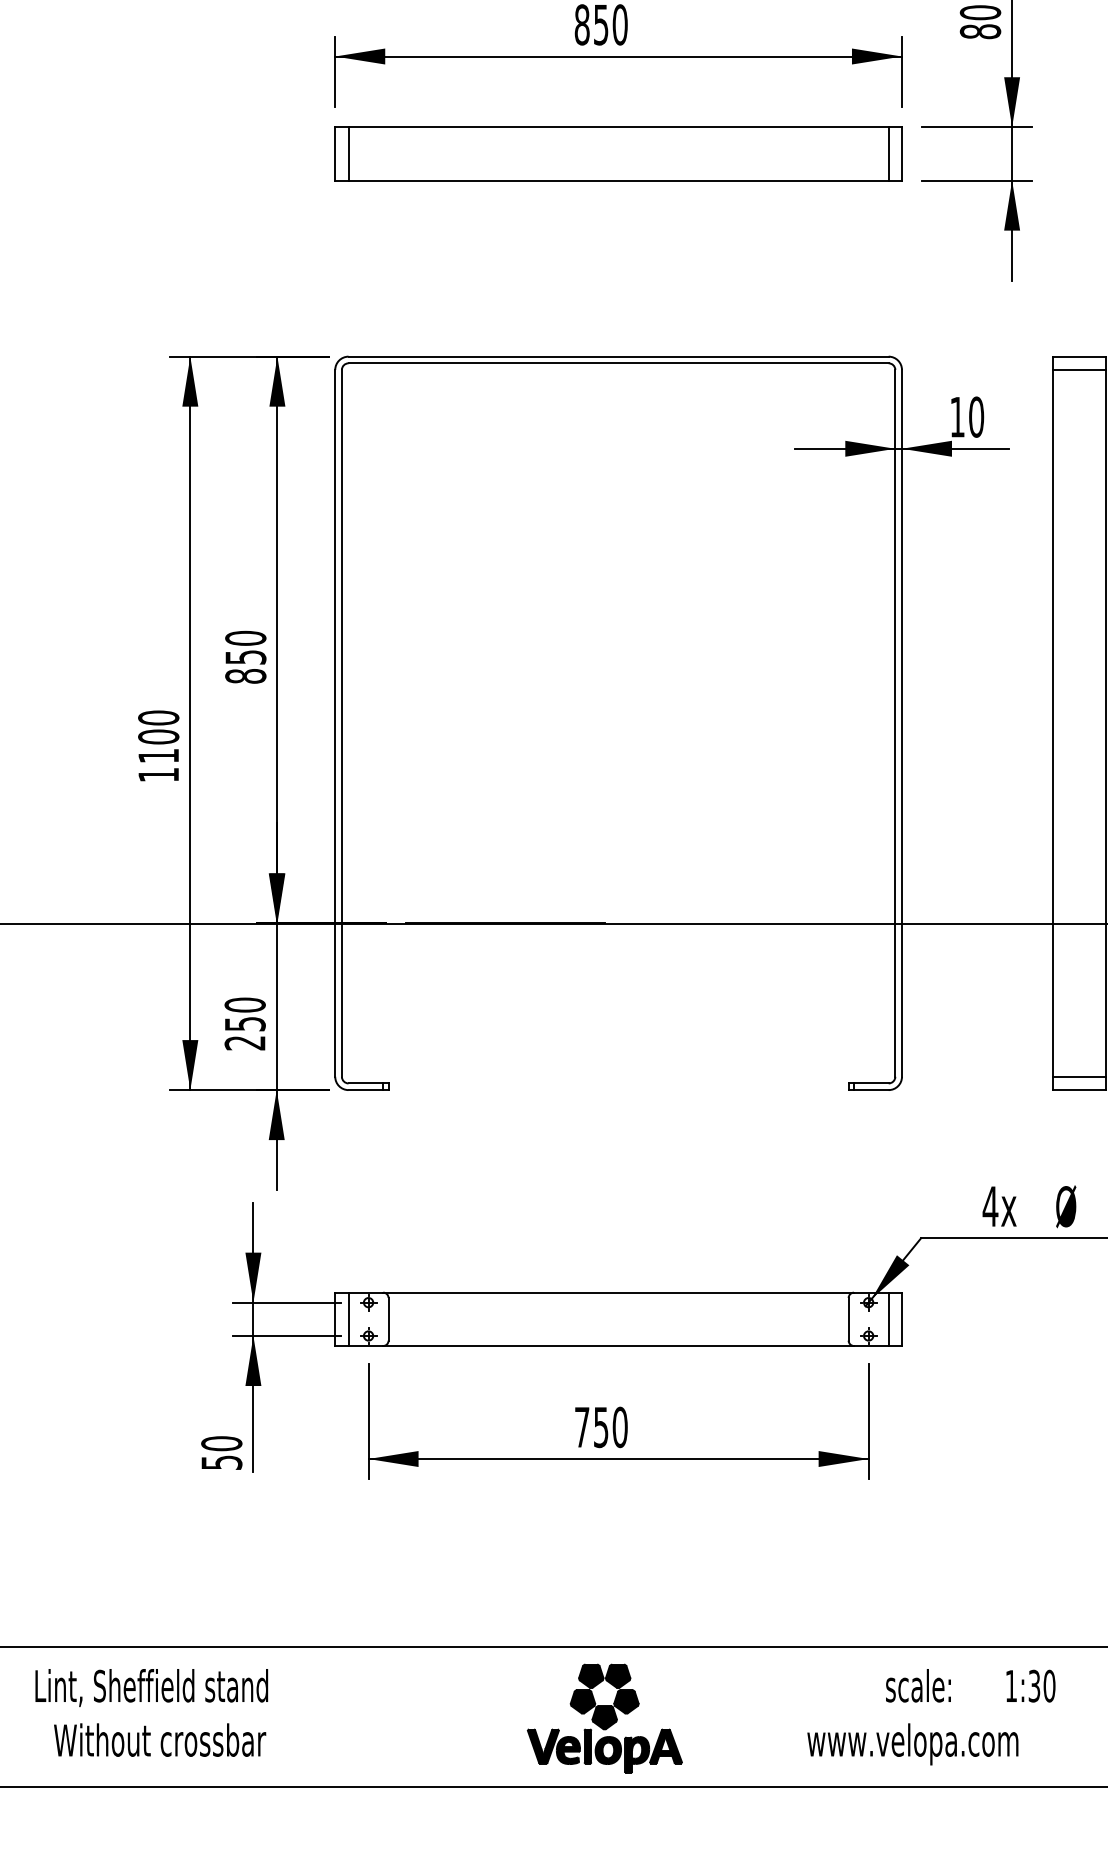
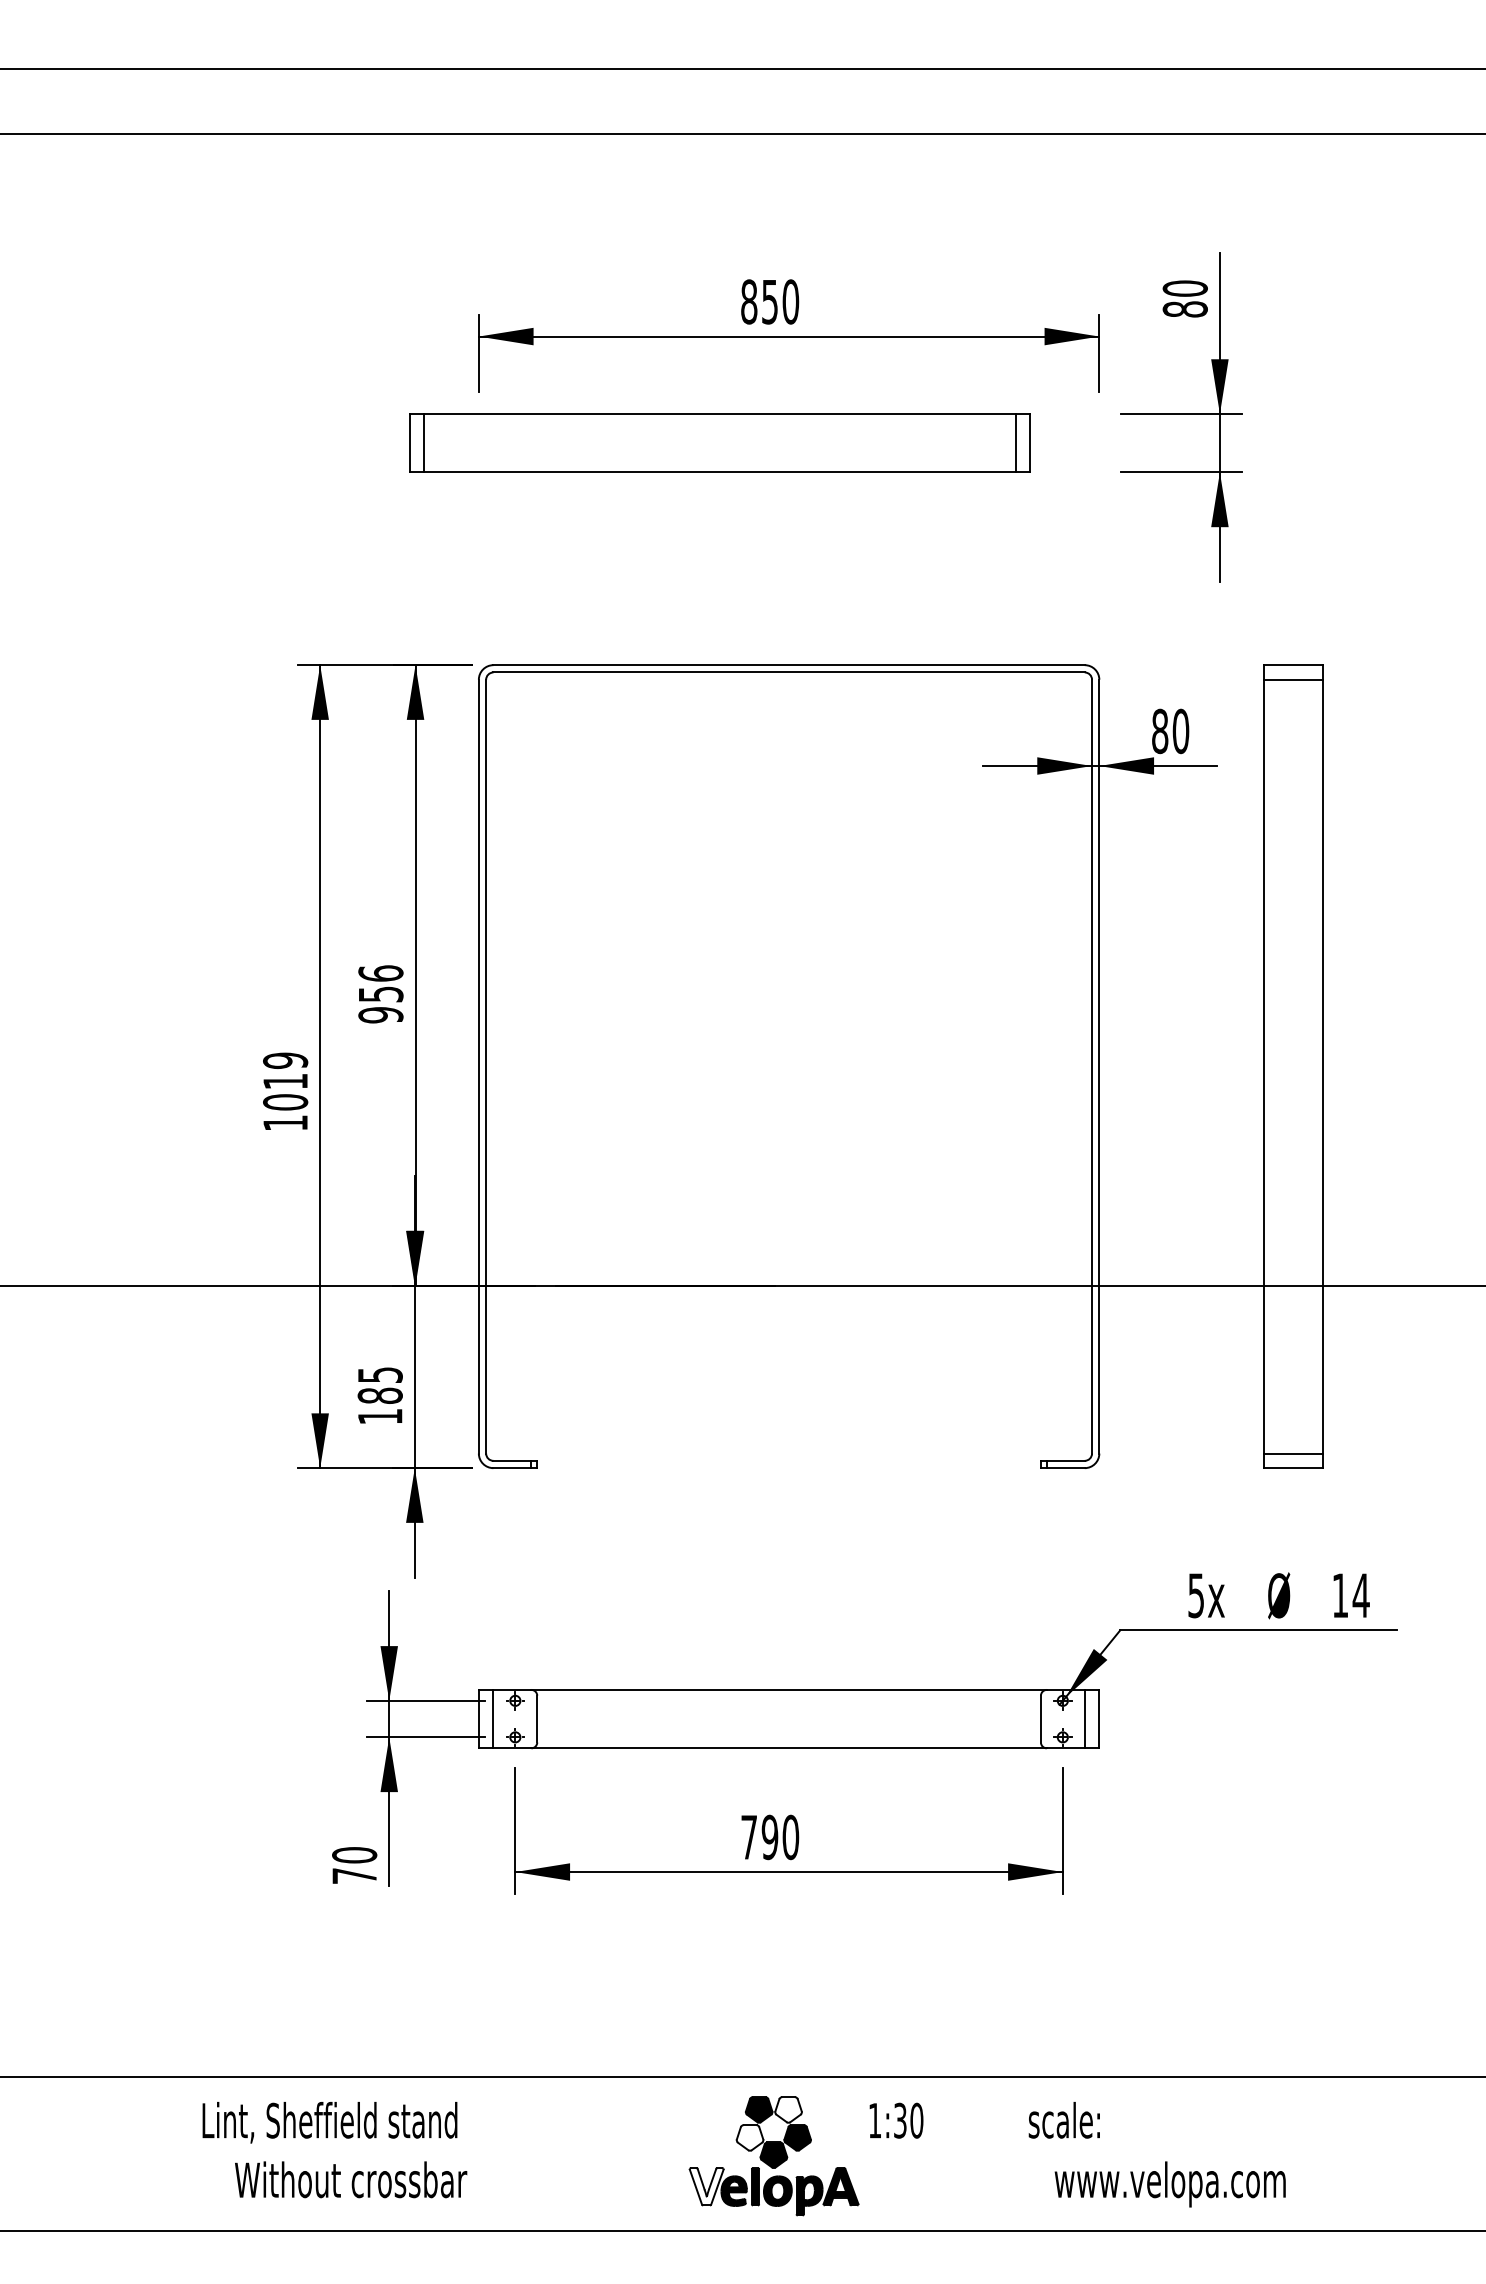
part: (618, 153) -> (719, 442), moved
text: (957, 417) -> (1160, 731), 10 -> 80
text: (245, 657) -> (380, 994), 850 -> 956
text: (158, 736) -> (285, 1081), 1100 -> 1019
text: (244, 1023) -> (379, 1395), 250 -> 185
text: (989, 1206) -> (1195, 1595), 4x -> 5x
text: (600, 1426) -> (769, 1836), 750 -> 790
text: (221, 1462) -> (354, 1875), 50 -> 70
fill: (618, 1675) -> (788, 2109), removed
text: (917, 1685) -> (1063, 2120), moved
text: (1030, 1685) -> (896, 2120), moved
text: (151, 1687) -> (329, 2122), moved
fill: (582, 1701) -> (749, 2137), removed
text: (160, 1739) -> (351, 2179), moved
text: (912, 1744) -> (1169, 2184), moved
fill: (543, 1746) -> (706, 2186), removed

